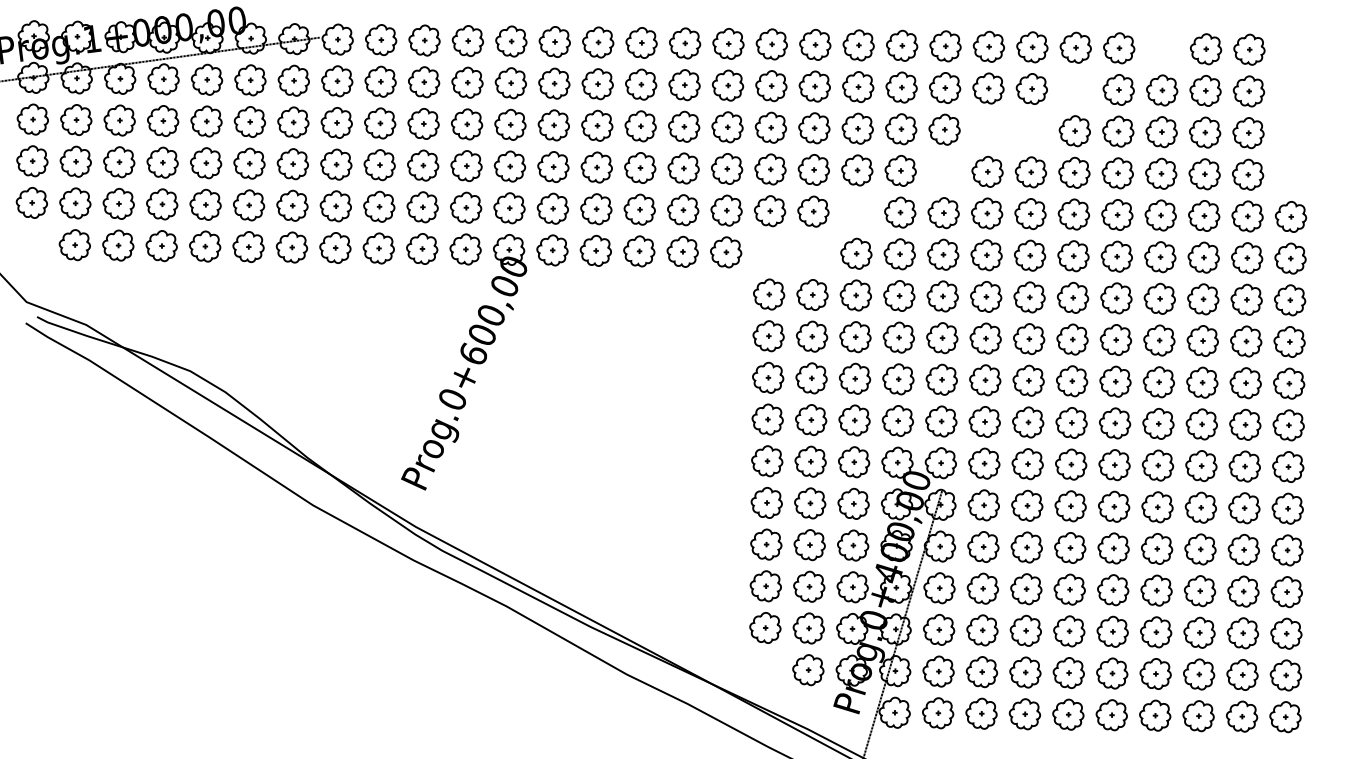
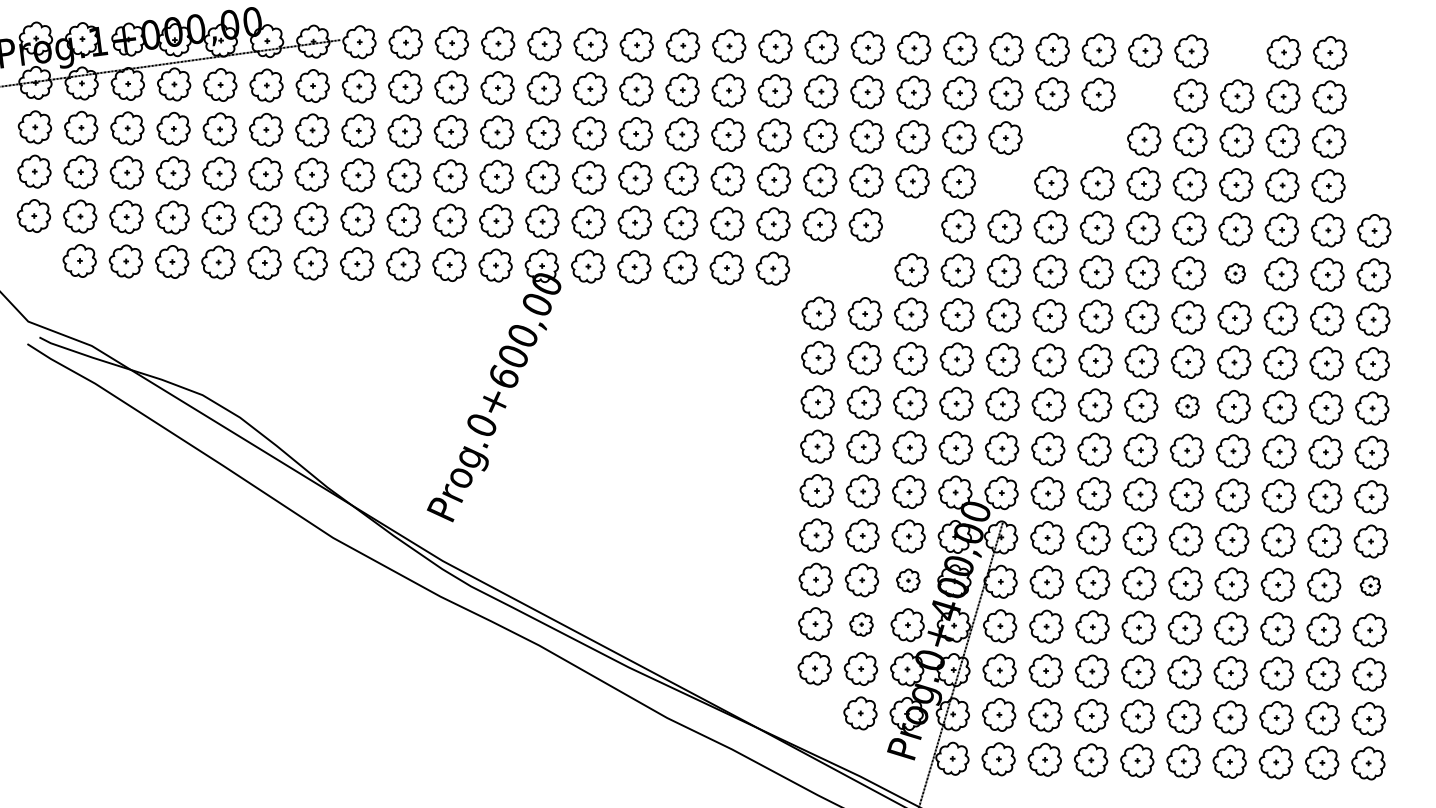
part: (1160, 256) -> (1235, 273), size x0.6
part: (1115, 381) -> (1187, 406), size x0.7
part: (853, 545) -> (908, 580), size x0.7
part: (1287, 550) -> (1370, 585), size x0.6
part: (809, 586) -> (861, 624), size x0.7

